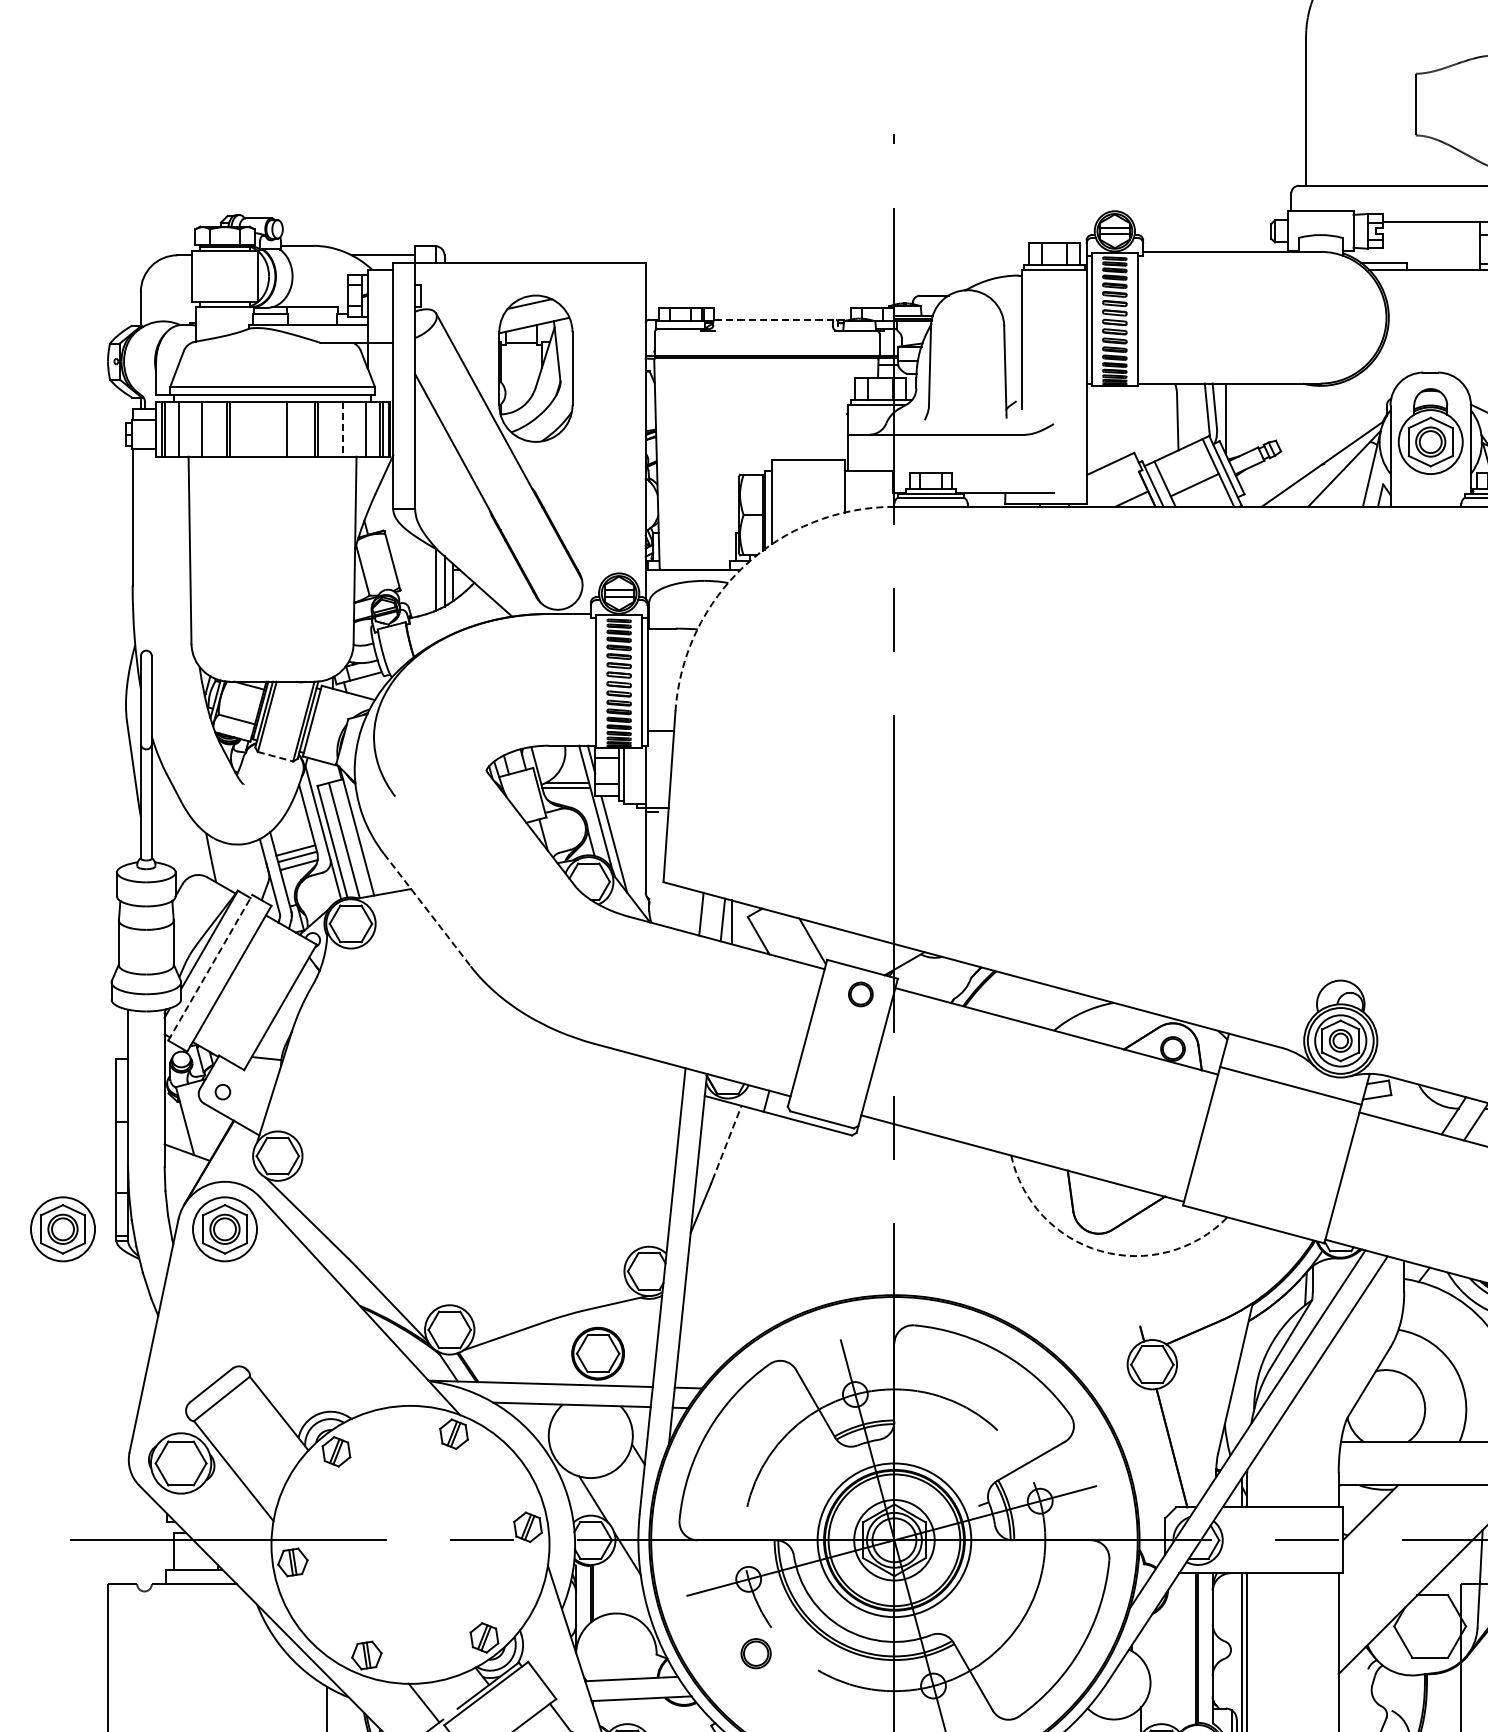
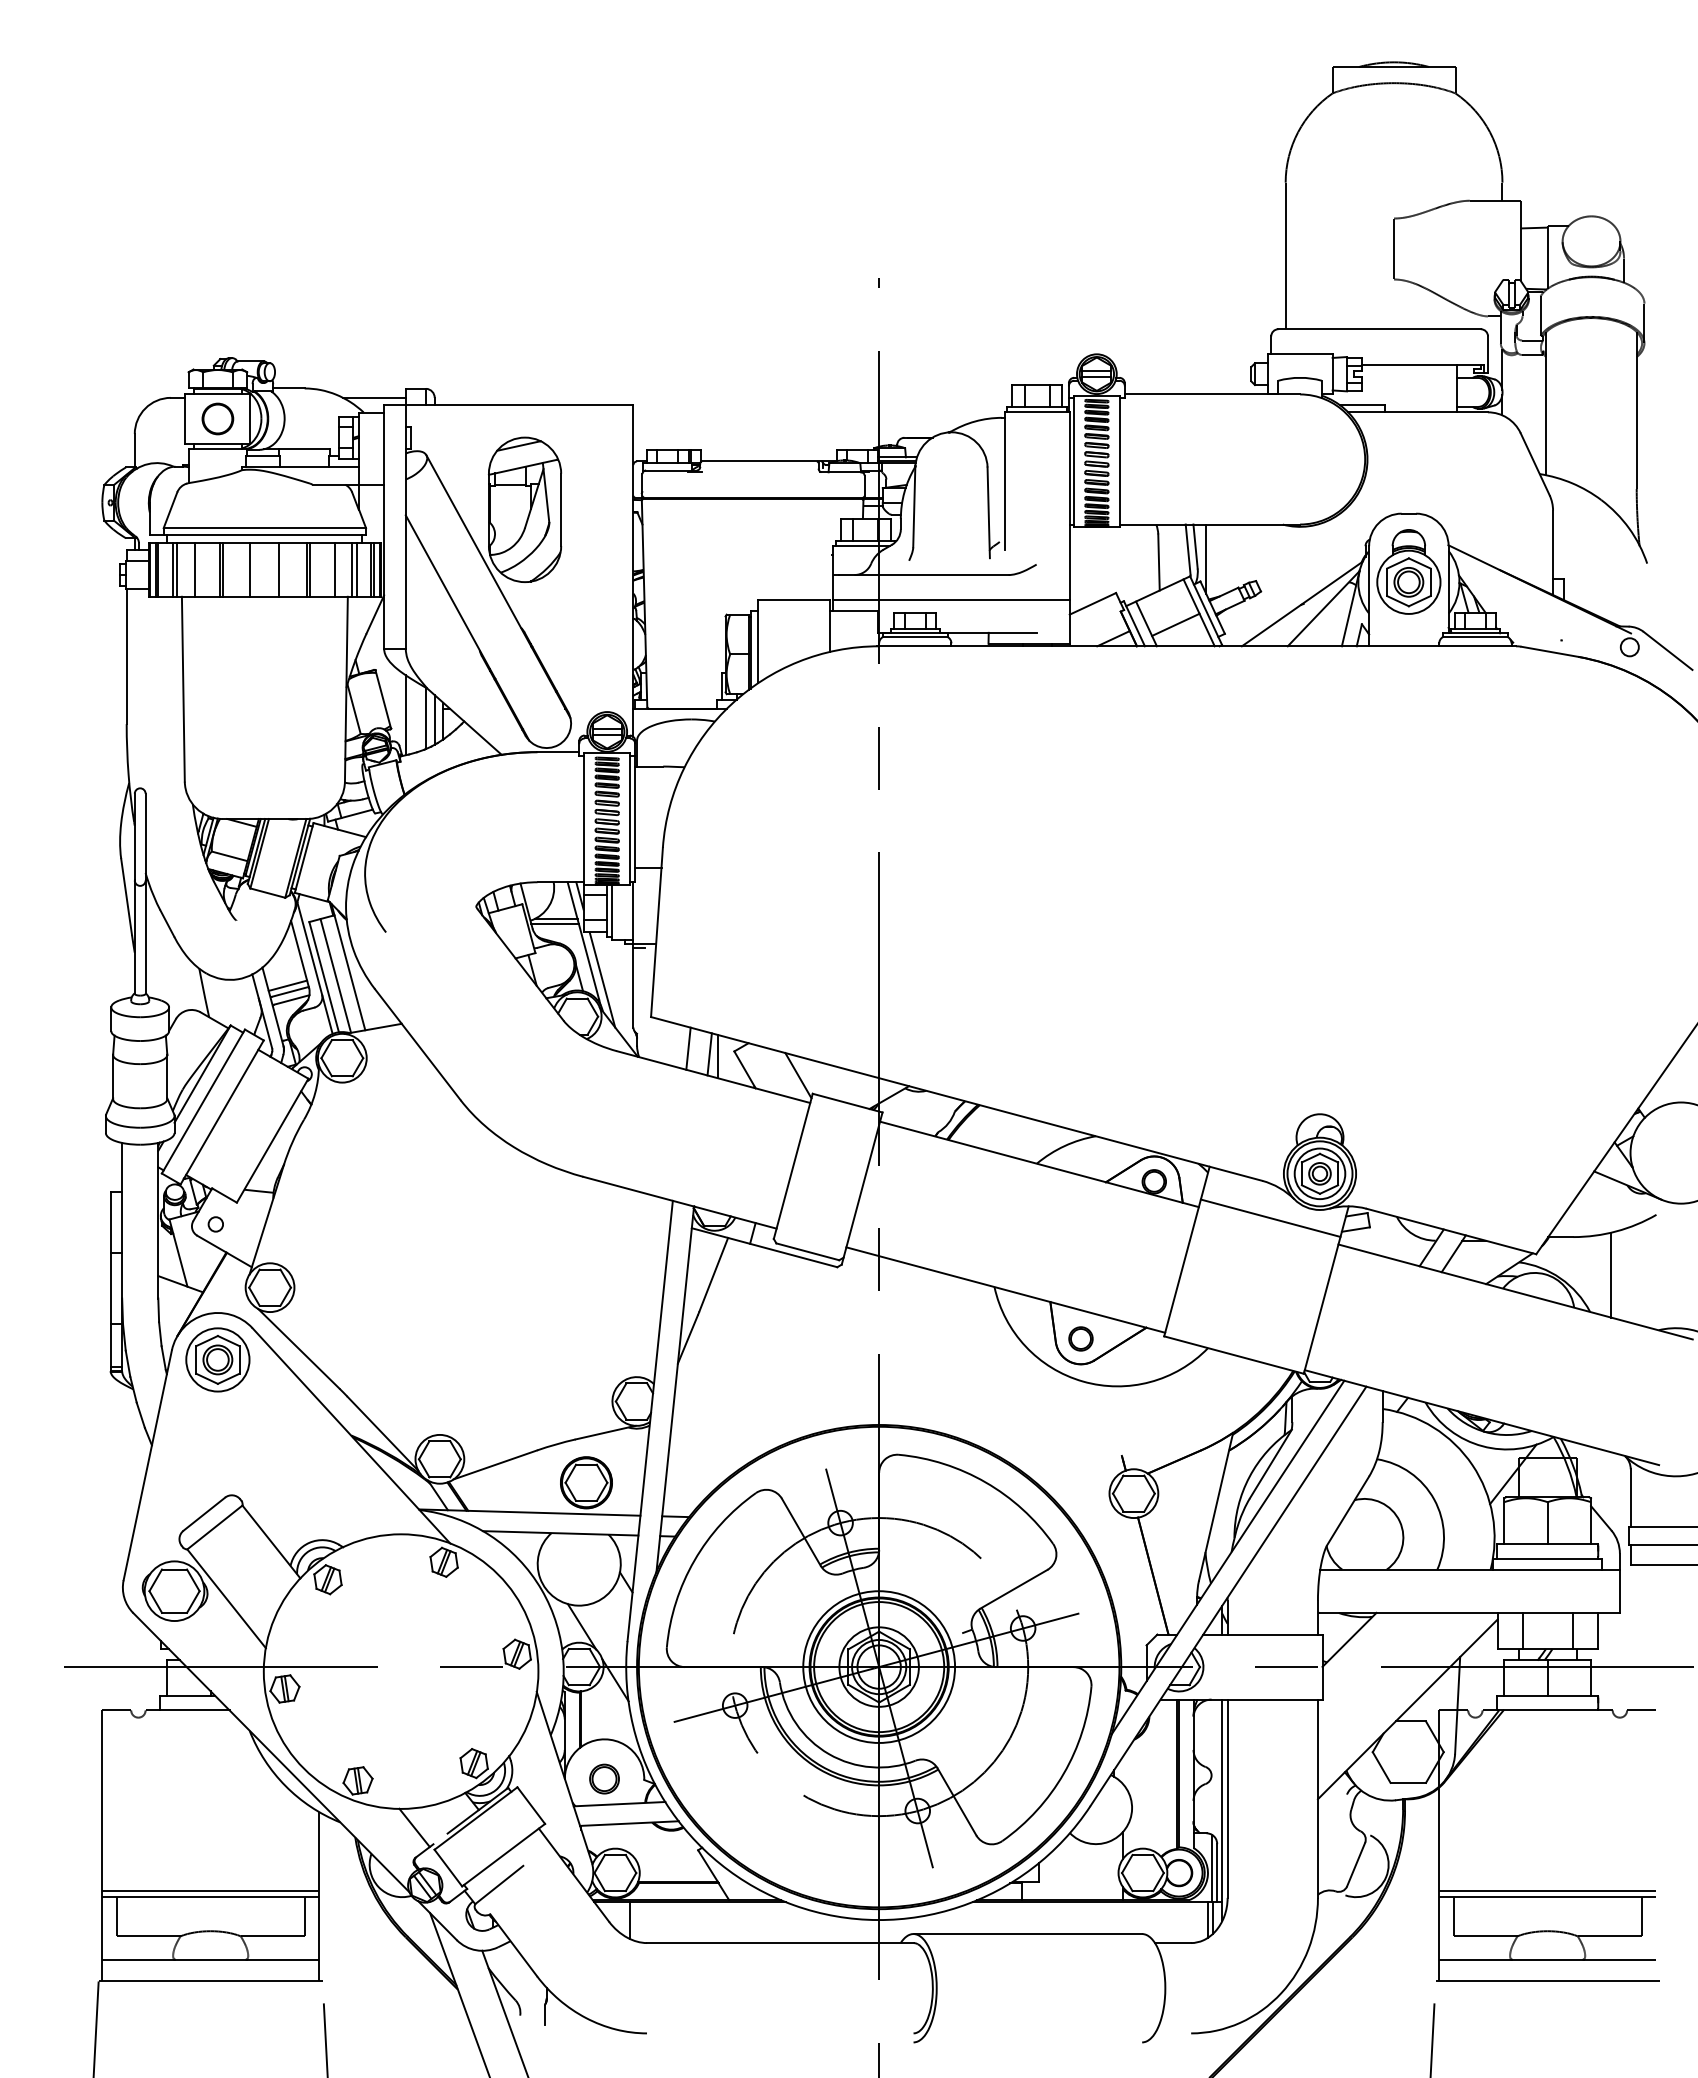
part: (224, 276) -> (217, 418), added
line: (782, 319) -> (768, 461), dashed -> solid
line: (184, 429) -> (177, 569), added
line: (257, 429) -> (250, 569), added
line: (361, 429) -> (352, 569), added
line: (343, 430) -> (334, 570), dashed -> solid
line: (967, 460) -> (951, 600), added
arc: (744, 565) -> (731, 704), dashed -> solid
line: (414, 576) -> (405, 715), added
line: (276, 757) -> (268, 893), dashed -> solid
line: (428, 910) -> (418, 1045), dashed -> solid
line: (210, 967) -> (203, 1101), dashed -> solid
circle: (860, 994) -> (1080, 1338), moved
line: (726, 1142) -> (713, 1274), dashed -> solid
part: (62, 1228) -> (57, 1359), removed
arc: (1101, 1251) -> (1083, 1381), dashed -> solid
part: (756, 1653) -> (604, 1778), moved

